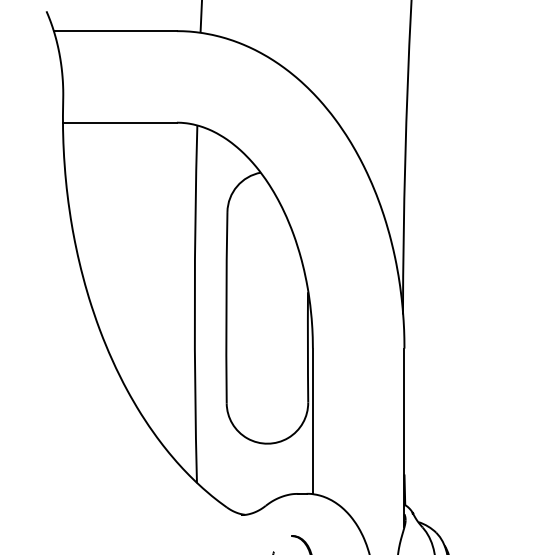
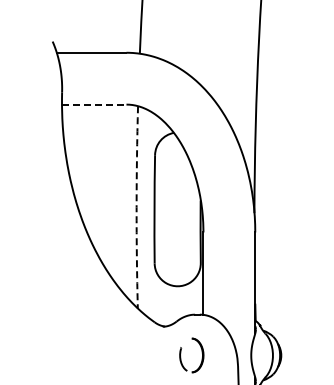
line: (120, 122) -> (94, 104), solid -> dashed
arc: (194, 304) -> (136, 207), solid -> dashed

